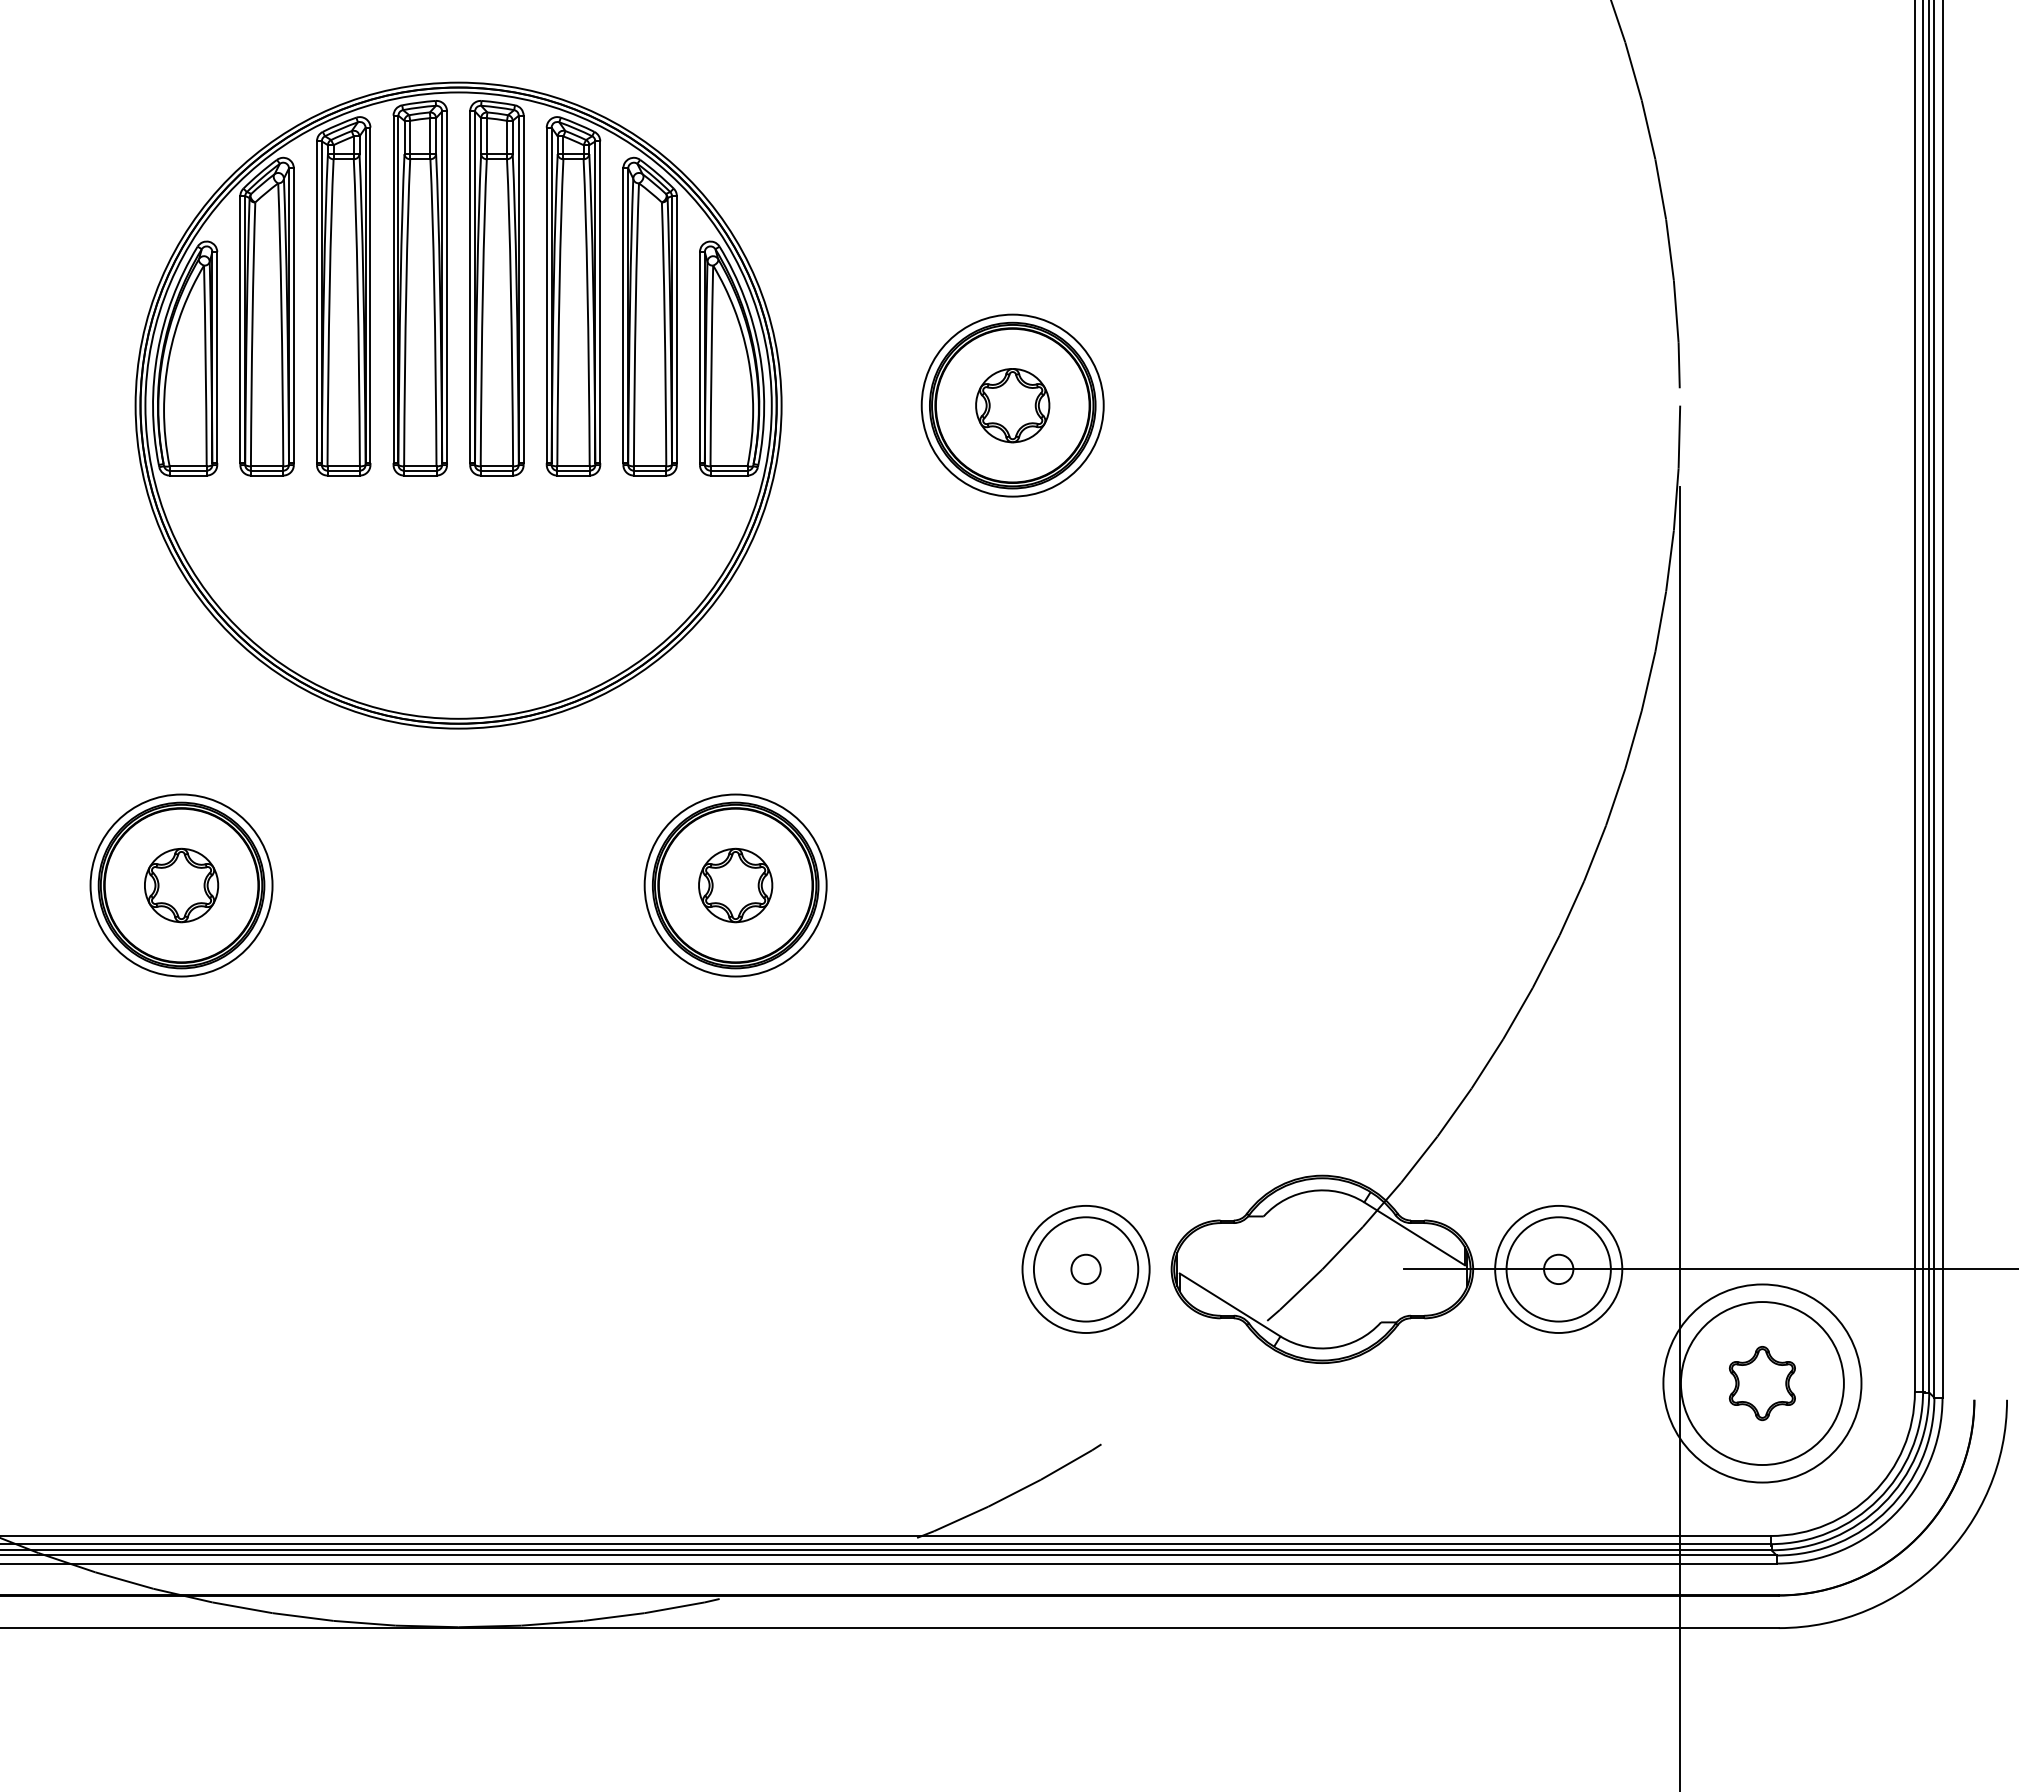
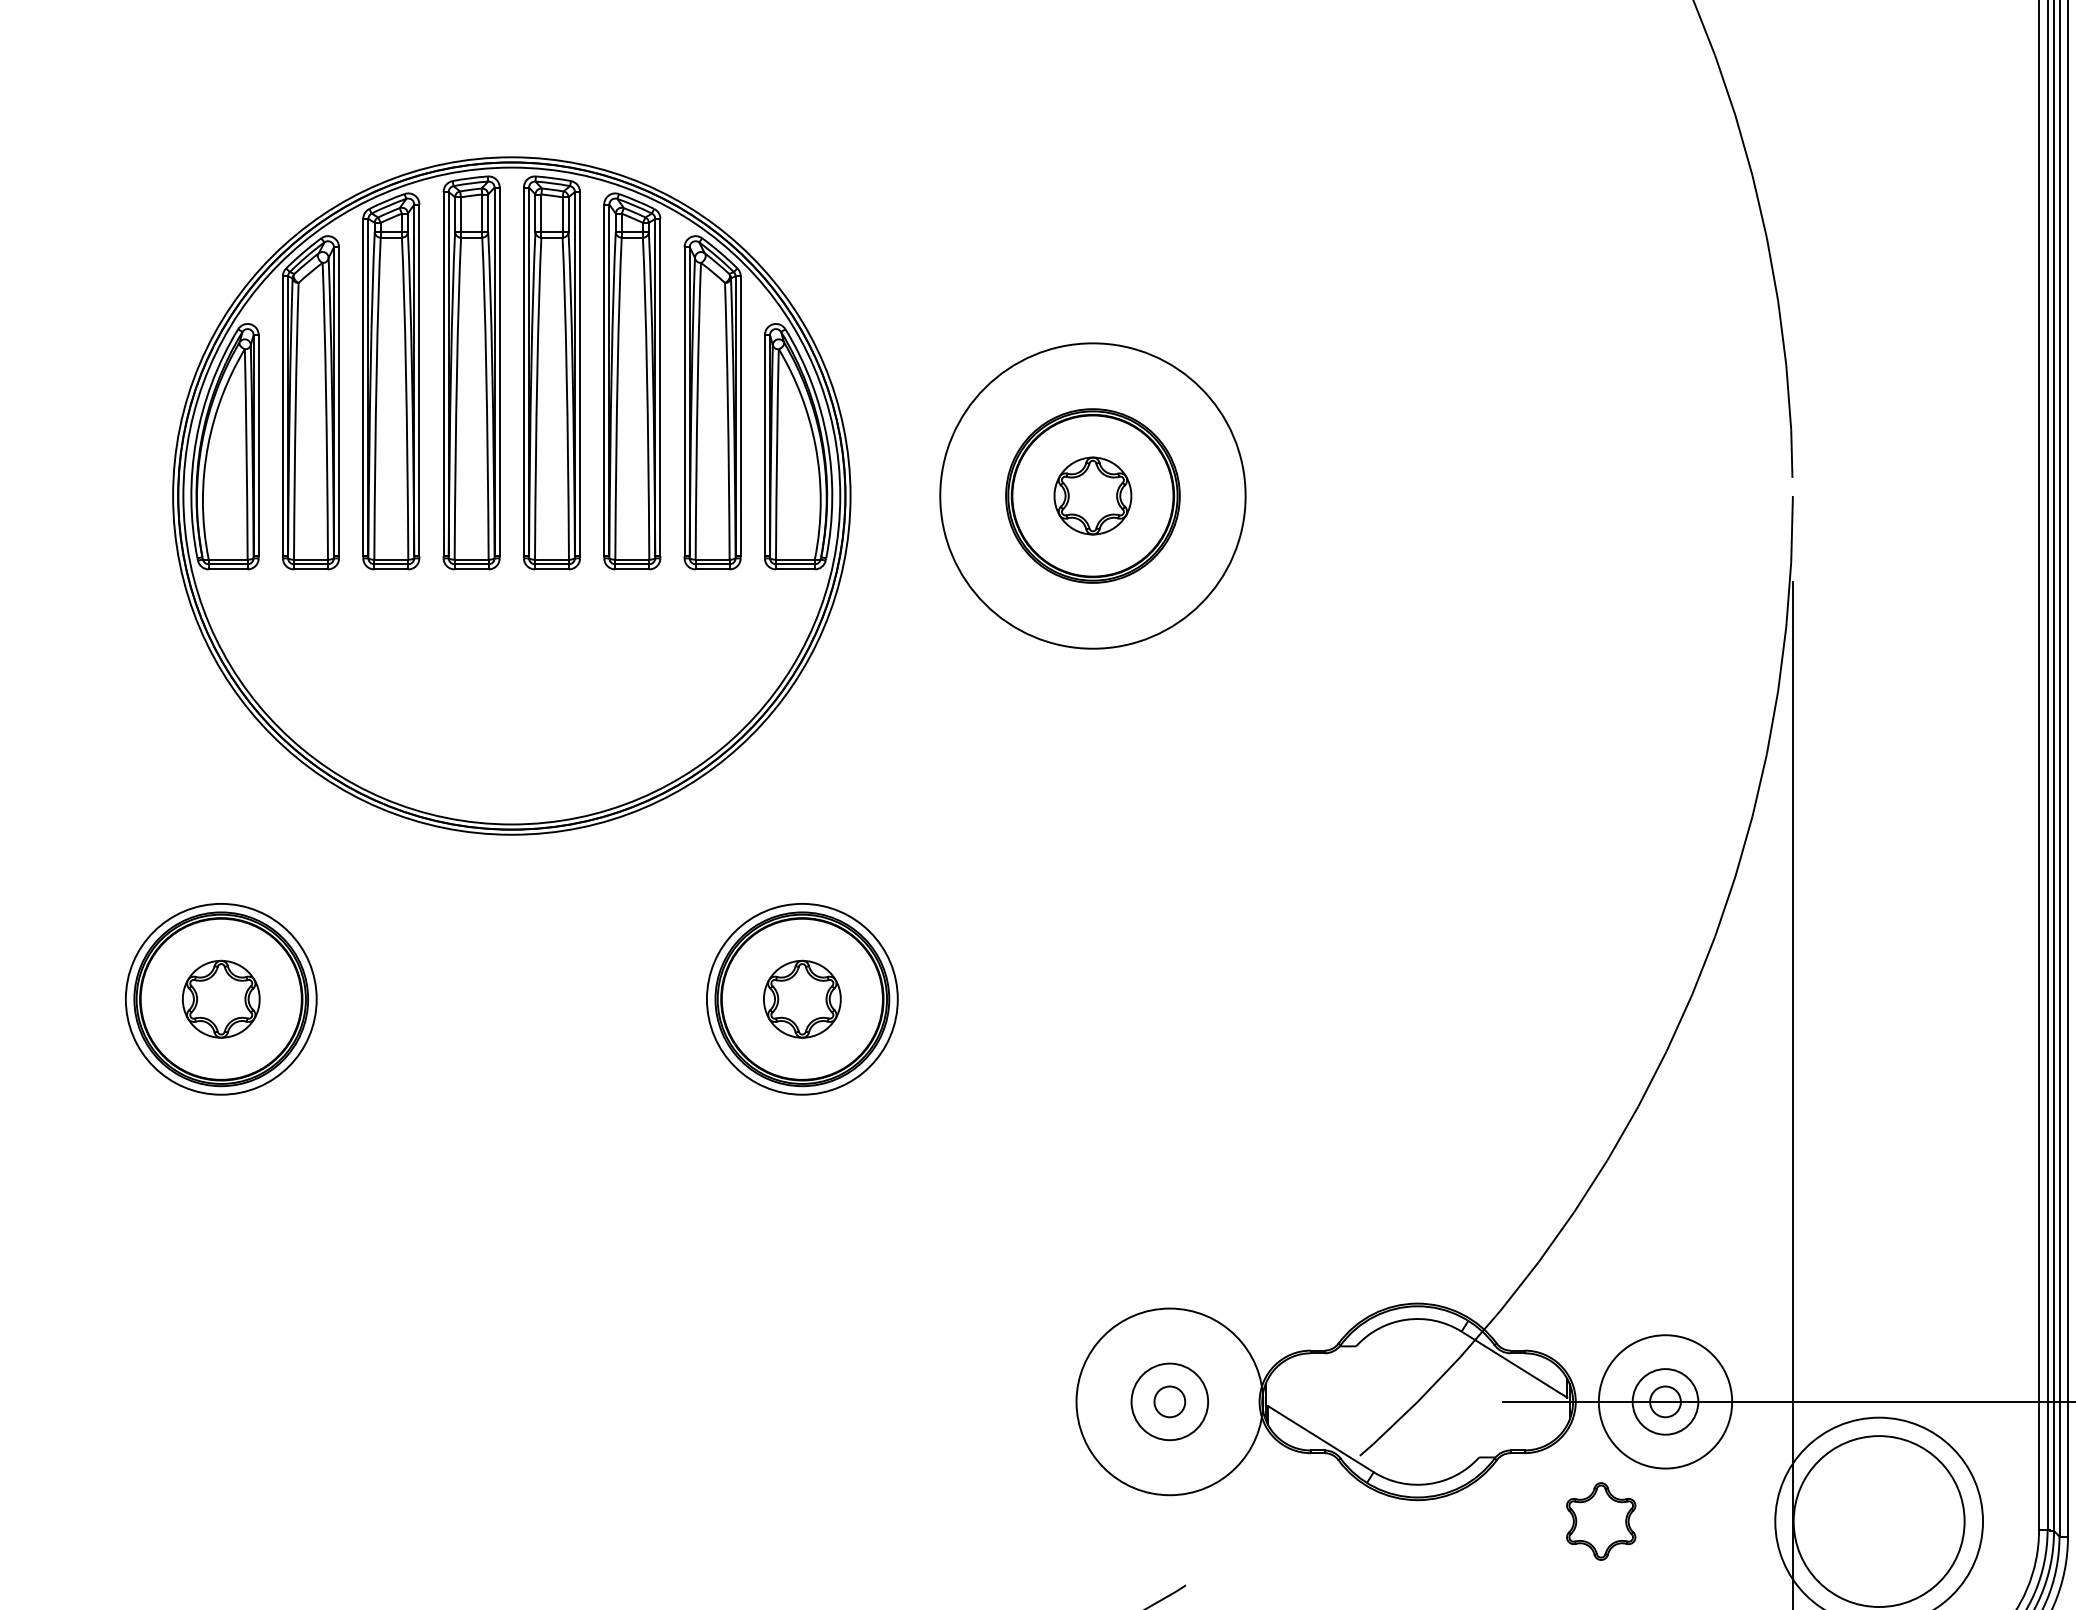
circle: (1012, 405) -> (1092, 495), size x1.6
circle: (1085, 1268) -> (1169, 1400), size x1.4
circle: (1085, 1269) -> (1169, 1401), size x0.7
circle: (1558, 1269) -> (1665, 1401), size x0.6
part: (1761, 1383) -> (1600, 1521), moved

